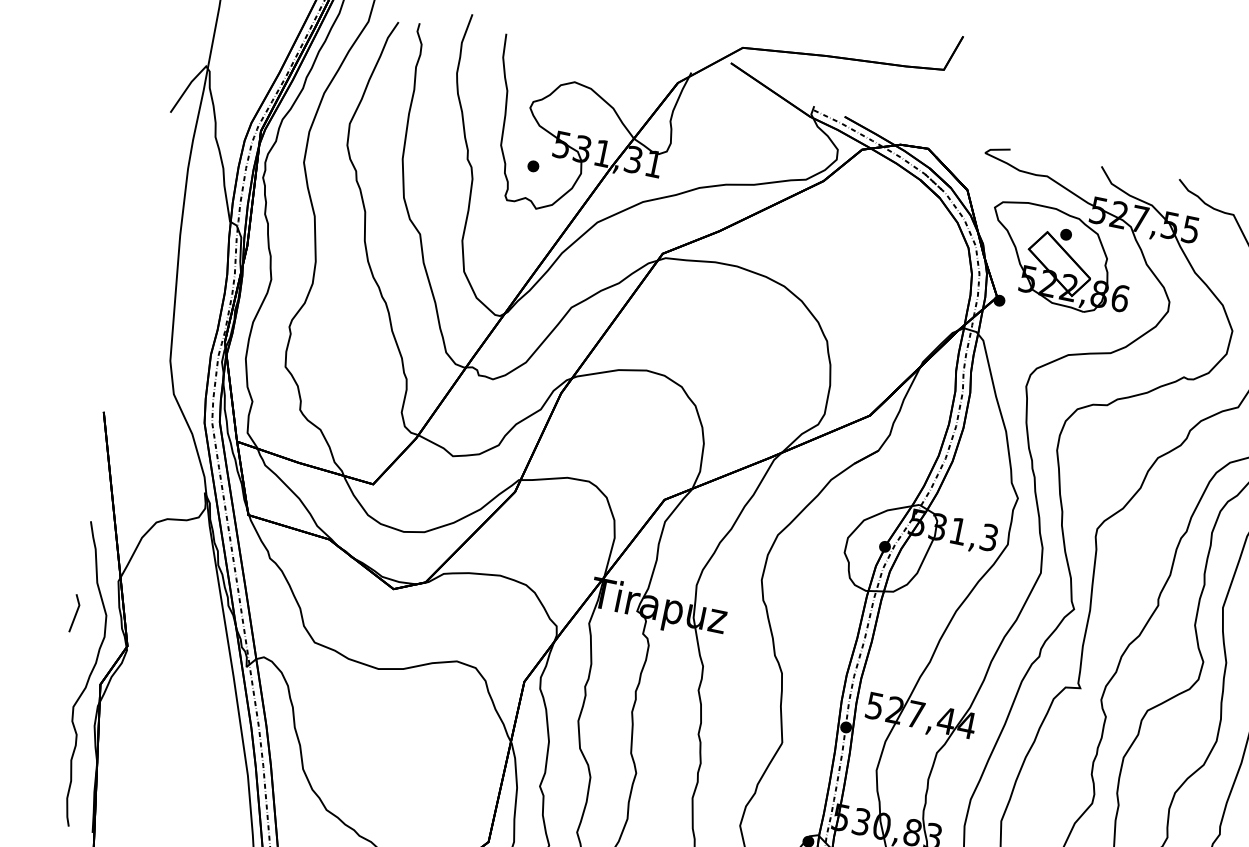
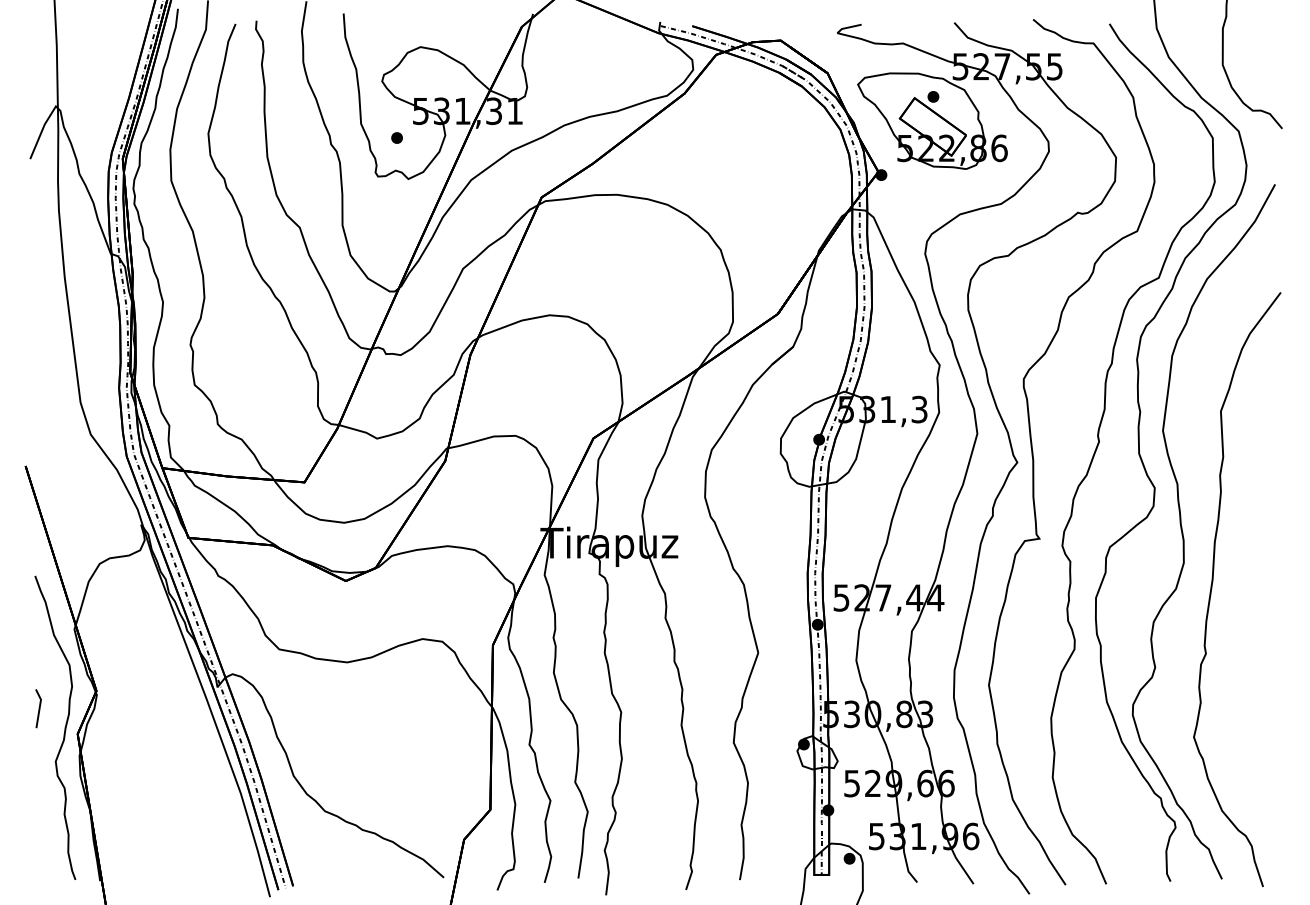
line: (75, 613) -> (38, 708), moved

